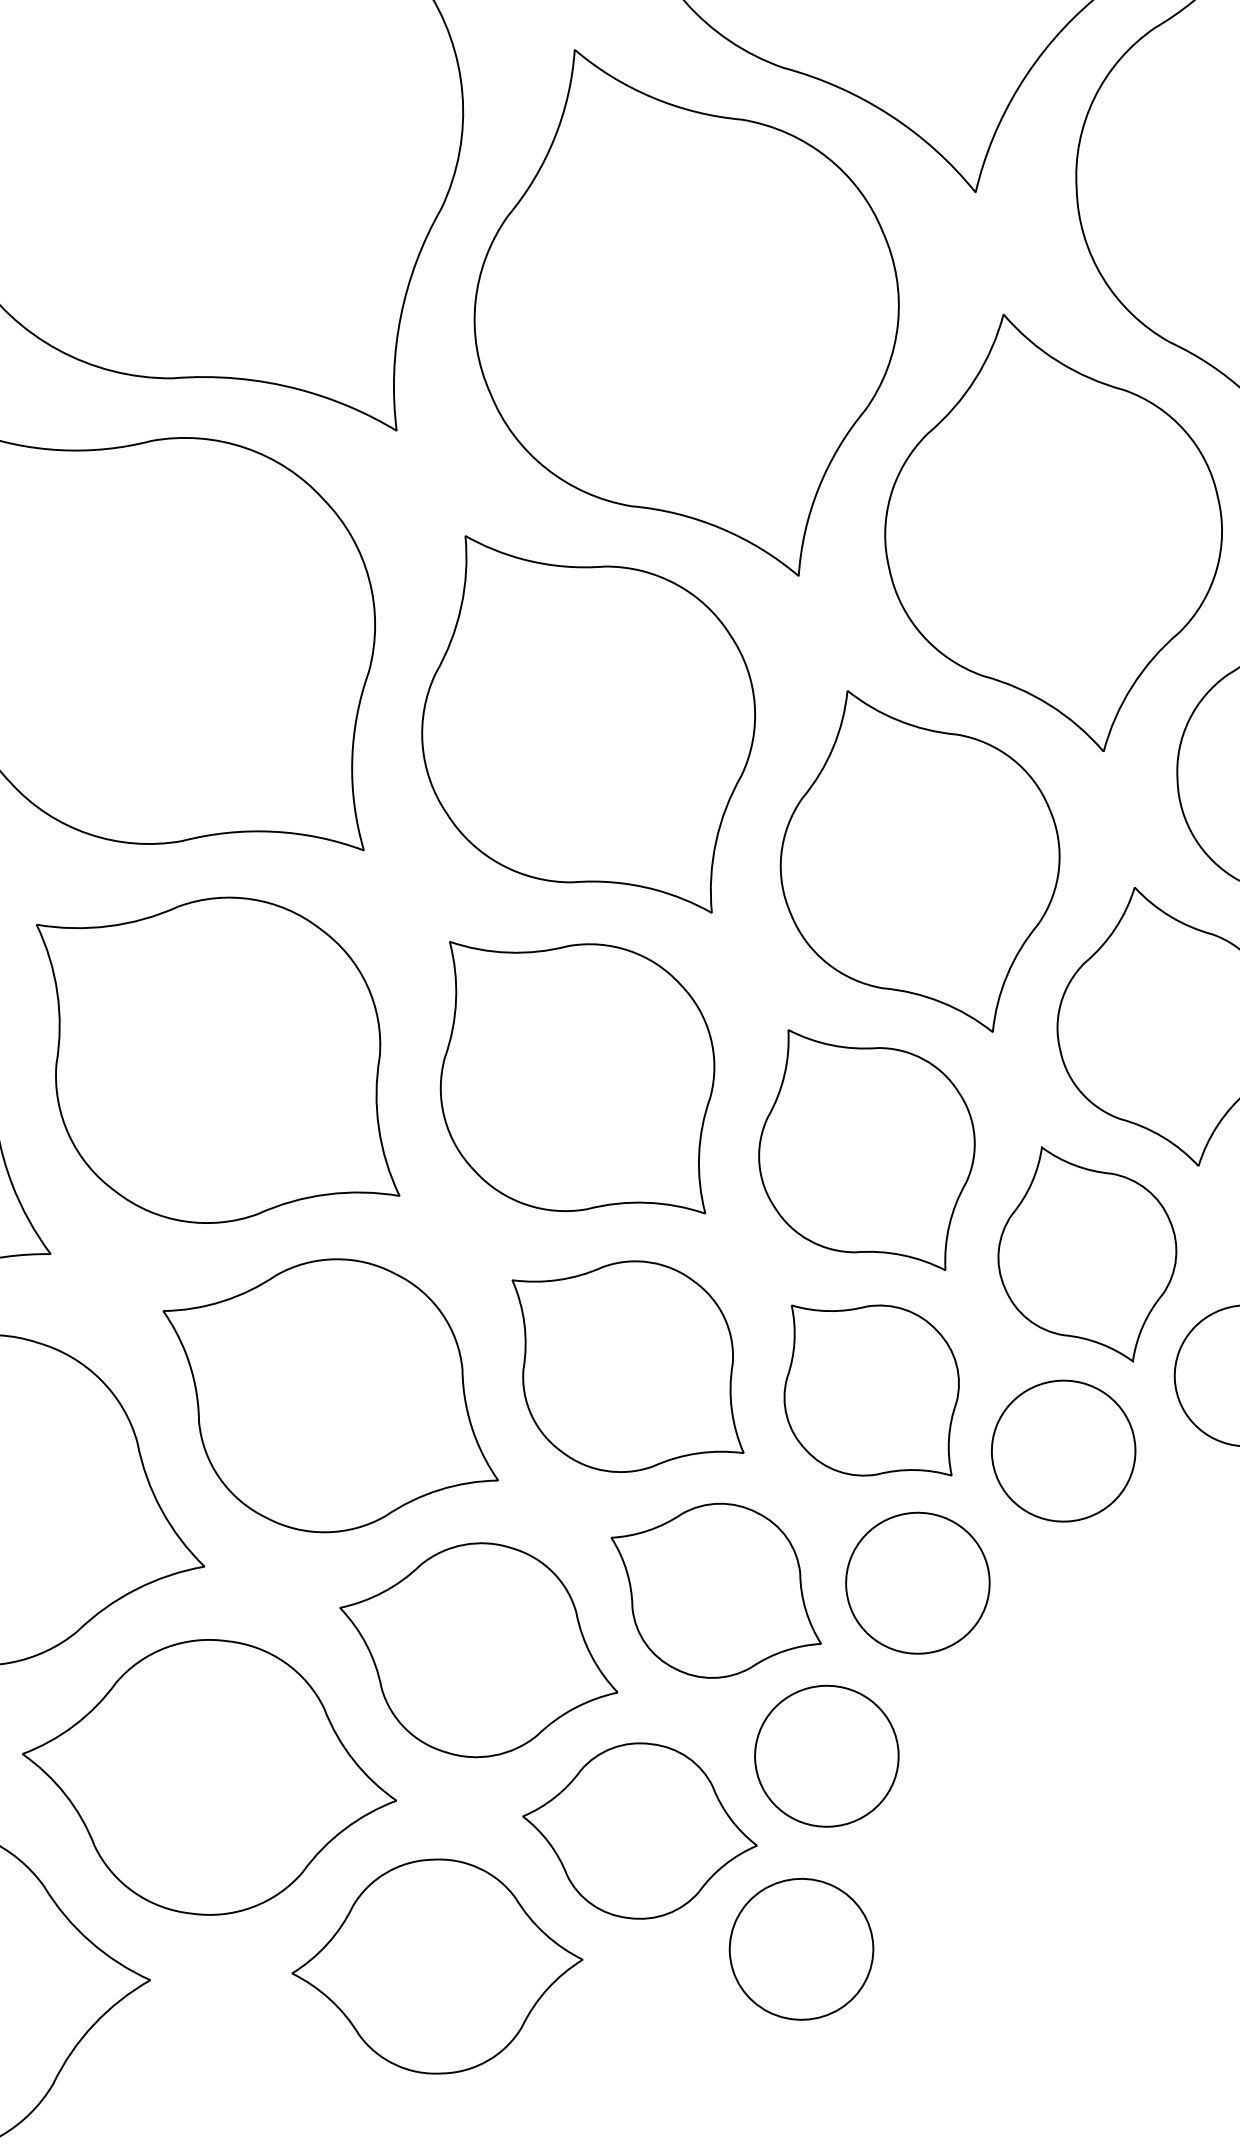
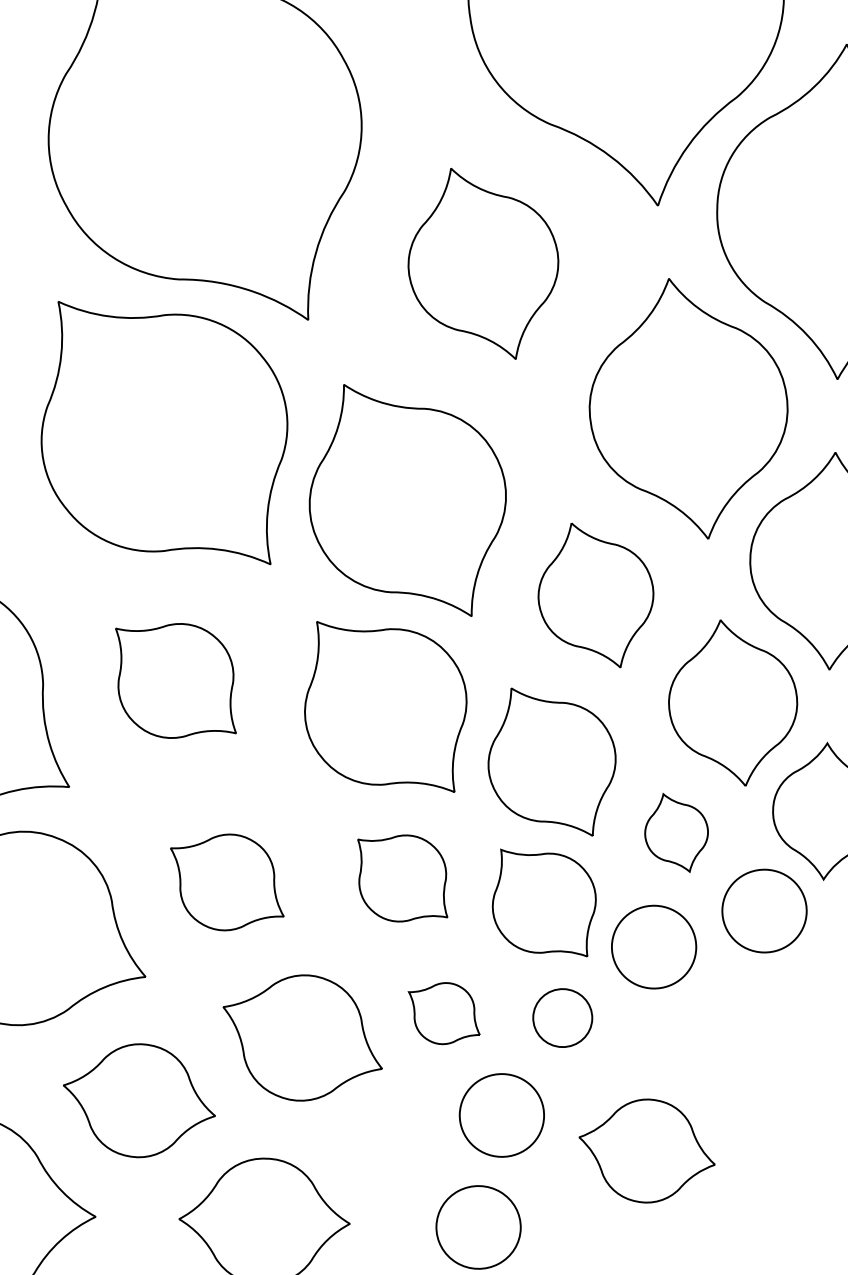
part: (686, 312) -> (483, 263), size x0.6
part: (919, 861) -> (595, 595), size x0.7
part: (217, 1059) -> (175, 680), size x0.6
part: (1087, 1253) -> (676, 832), size x0.6
part: (627, 1366) -> (402, 878), size x0.7
part: (331, 1395) -> (227, 882), size x0.6
part: (917, 1582) -> (562, 1017), size x0.7
part: (716, 1590) -> (444, 1013), size x0.6
part: (209, 1777) -> (139, 1100), size x0.7
part: (638, 1830) -> (646, 1150), moved

